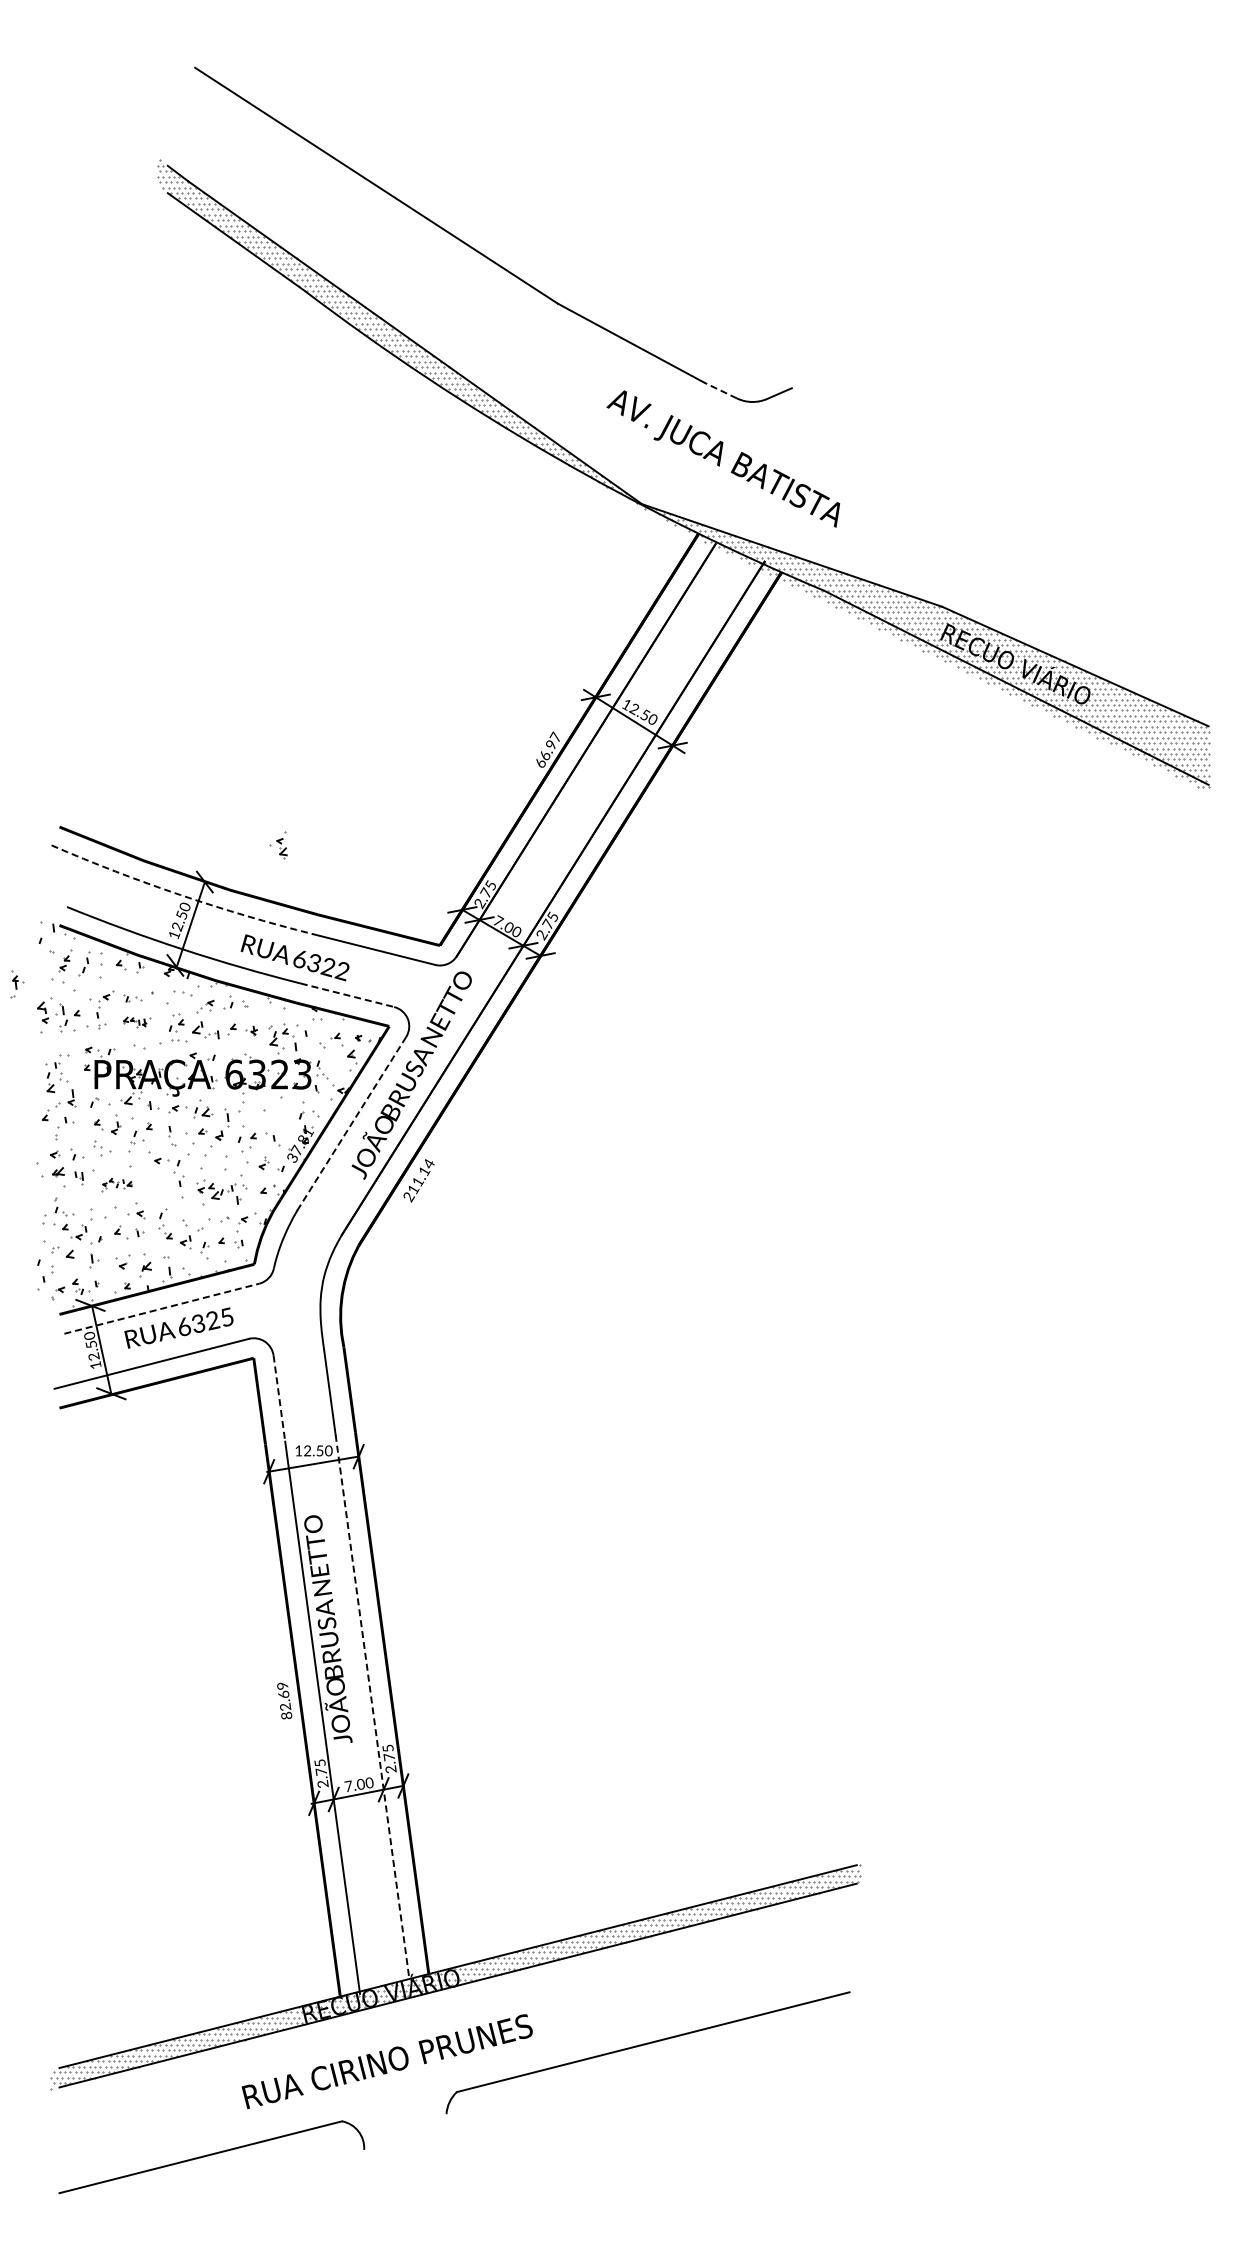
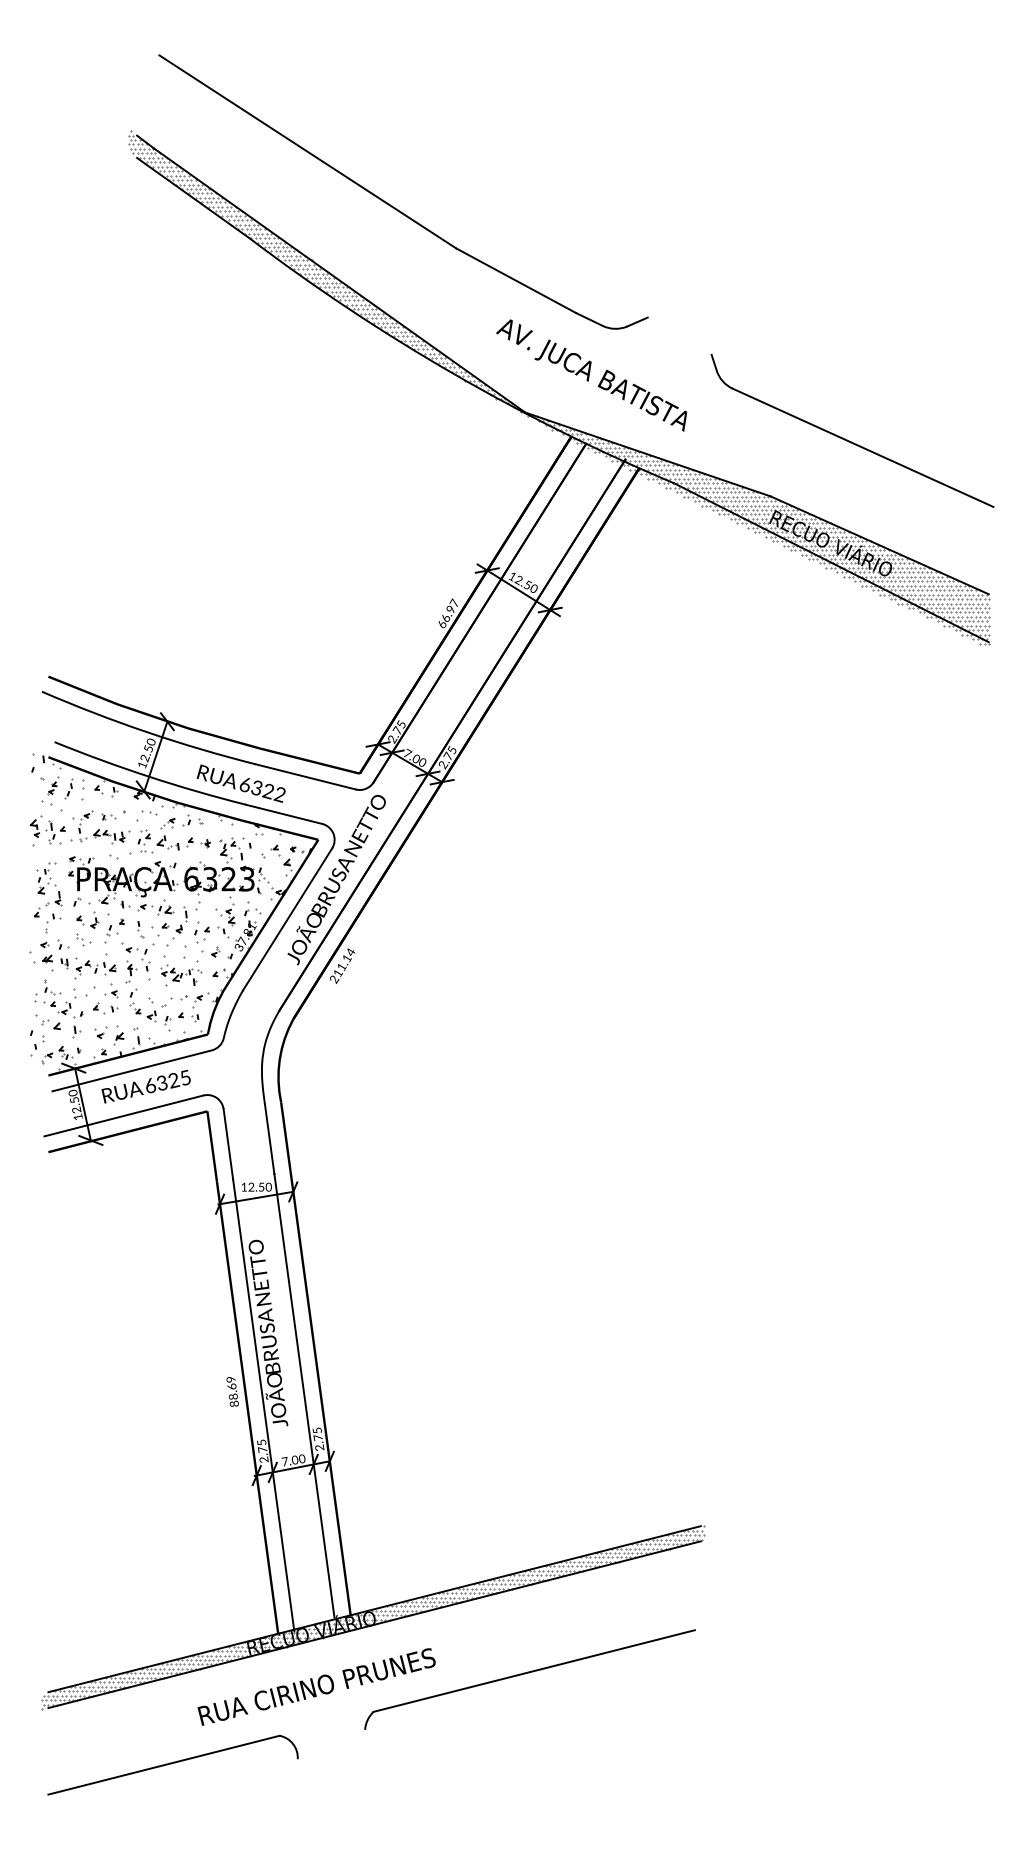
line: (720, 390) -> (589, 319), dashed -> solid
part: (1036, 537) -> (847, 439), added
part: (278, 845) -> (227, 915), moved
arc: (180, 895) -> (147, 732), dashed -> solid
part: (17, 984) -> (131, 971), moved
line: (347, 995) -> (284, 814), dashed -> solid
part: (136, 1022) -> (111, 836), size x1.67
line: (351, 1124) -> (287, 920), dashed -> solid
part: (116, 1184) -> (95, 969), size x1.67
line: (161, 1308) -> (131, 1070), dashed -> solid
line: (279, 1399) -> (228, 1145), dashed -> solid
text: (286, 1706) -> (234, 1396), 82.69 -> 88.69
line: (372, 1706) -> (304, 1396), dashed -> solid

